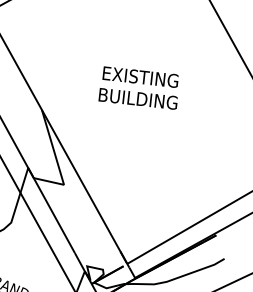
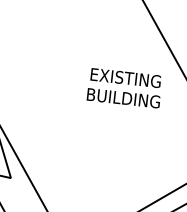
text: (138, 87) -> (123, 87), moved

